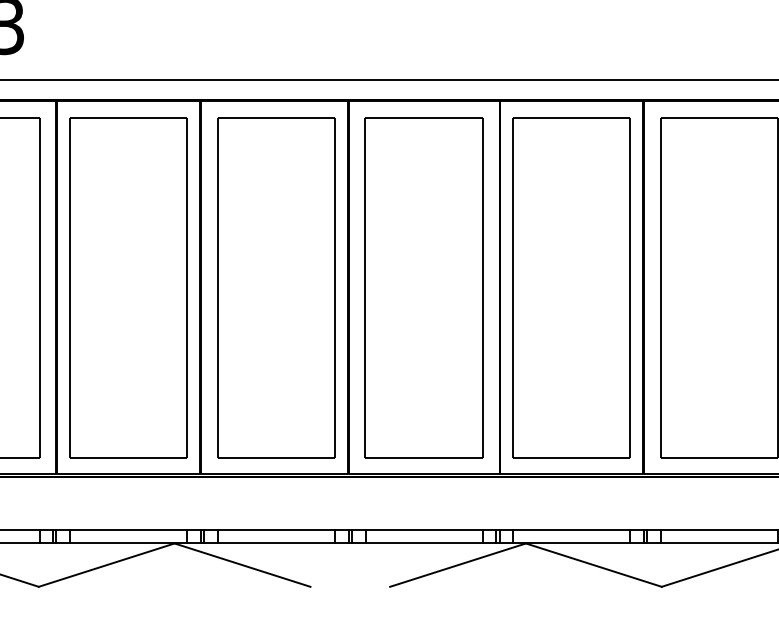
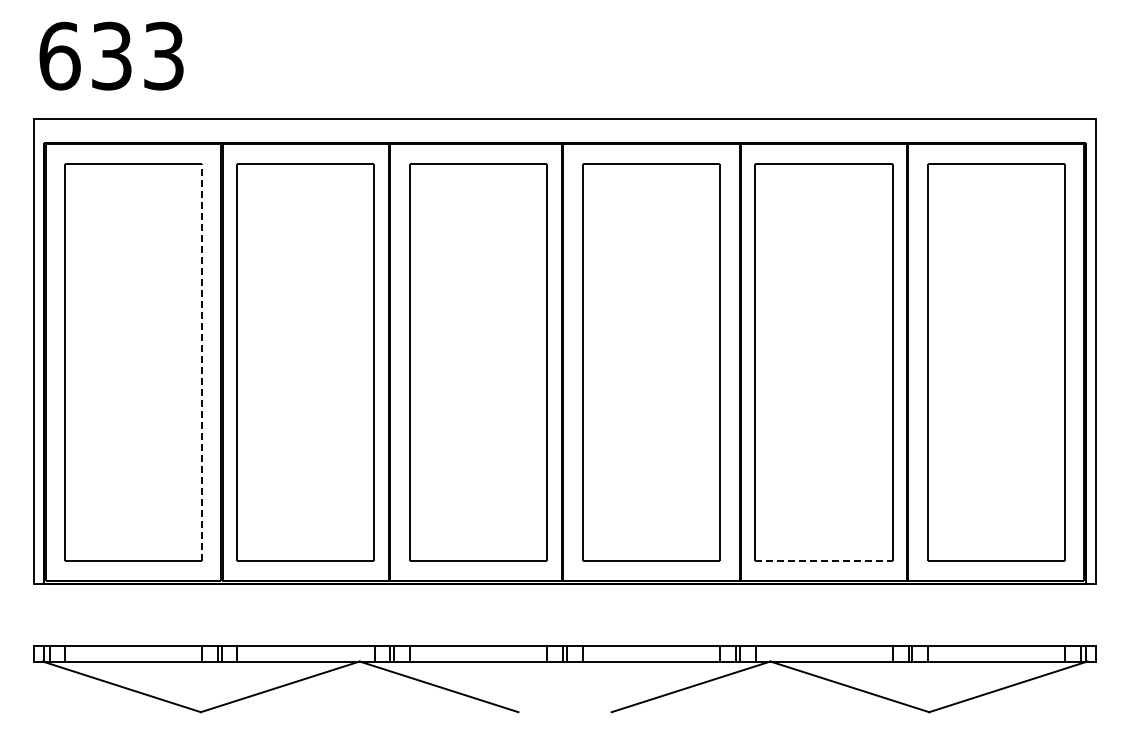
line: (39, 287) -> (201, 362), solid -> dashed
line: (571, 457) -> (823, 561), solid -> dashed

